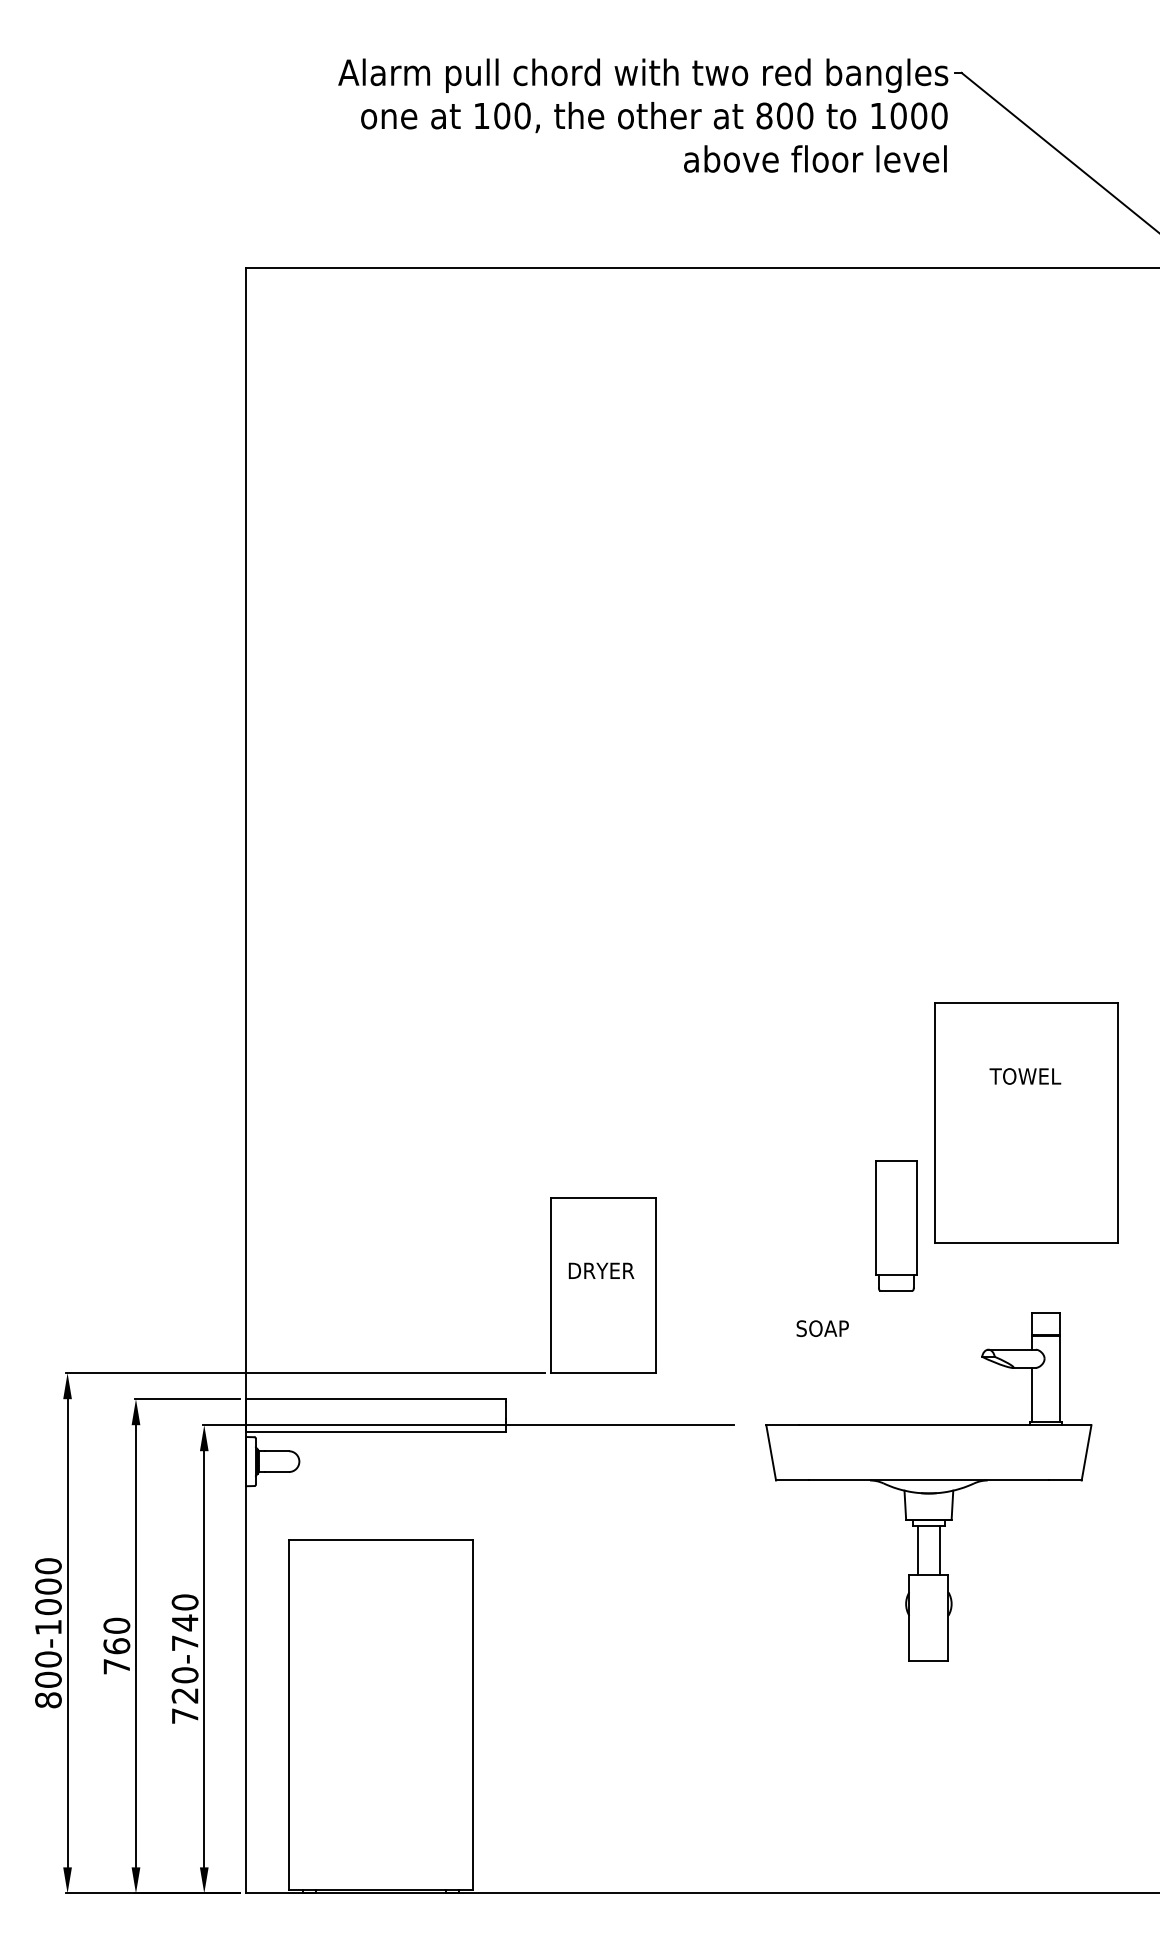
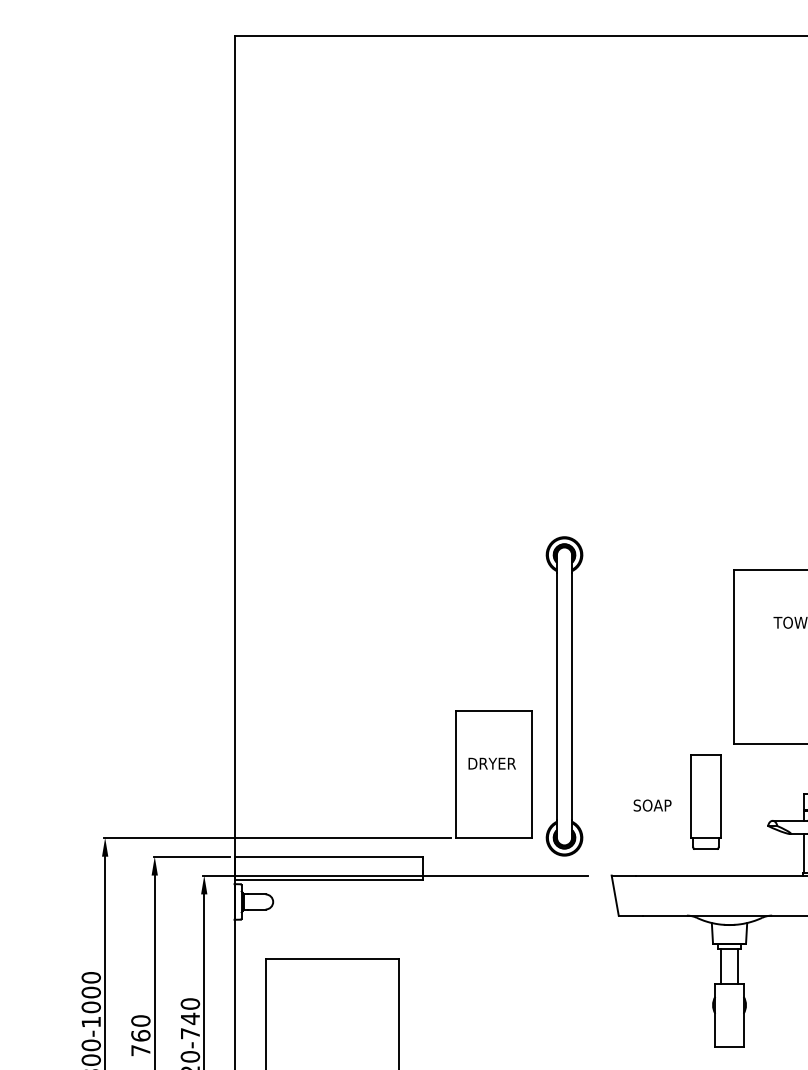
part: (700, 1177) -> (563, 696), added
part: (896, 1225) -> (706, 801), moved

